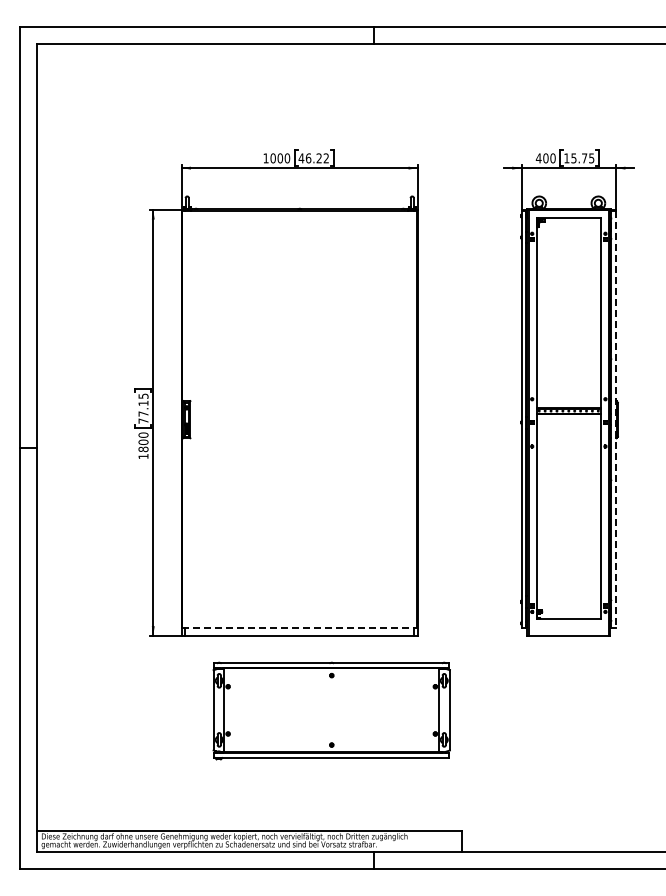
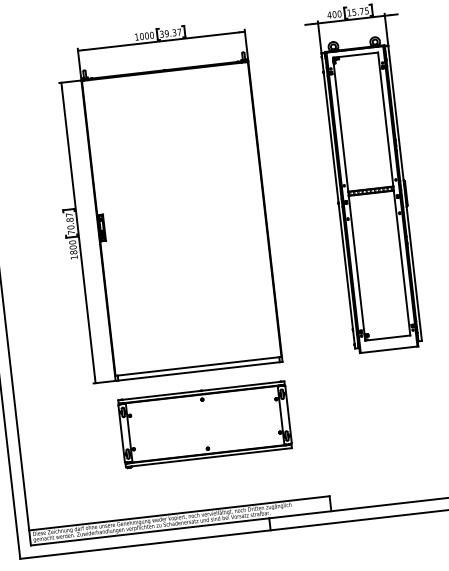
text: (313, 158) -> (170, 33), 46.22 -> 39.37
text: (143, 404) -> (70, 220), 77.15 -> 70.87
line: (616, 419) -> (405, 193), dashed -> solid
line: (300, 628) -> (199, 366), dashed -> solid
part: (331, 710) -> (204, 424), moved

